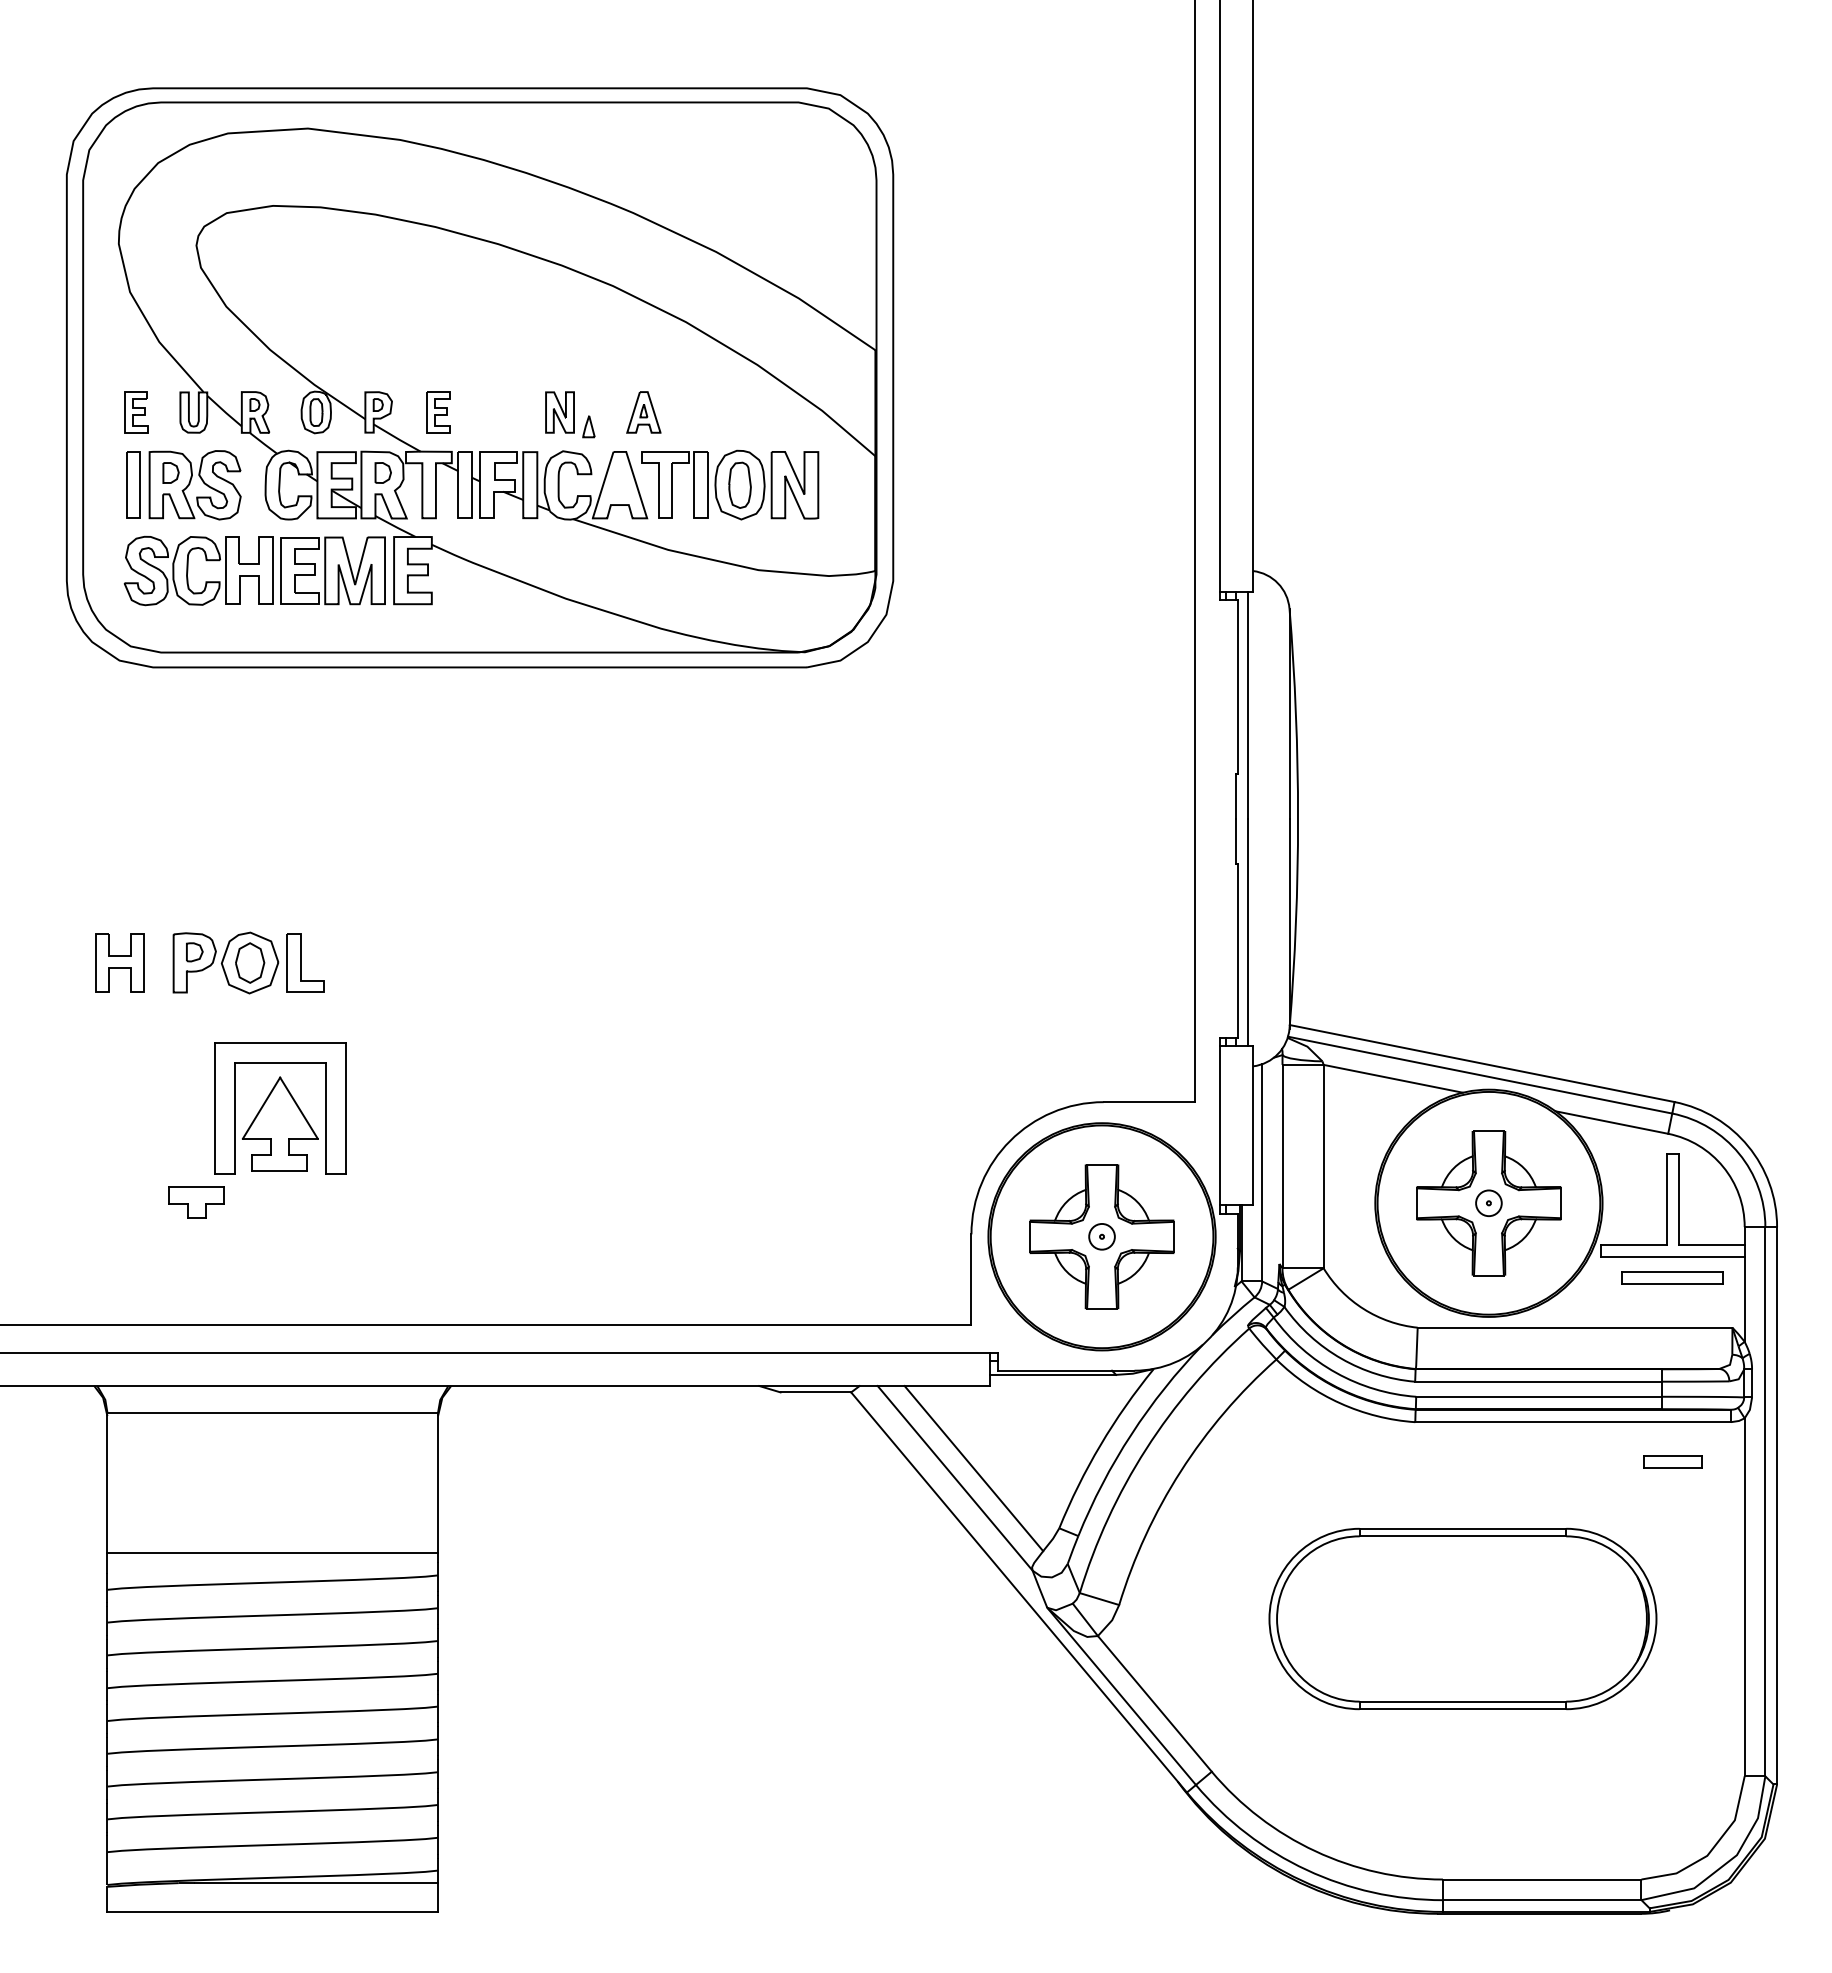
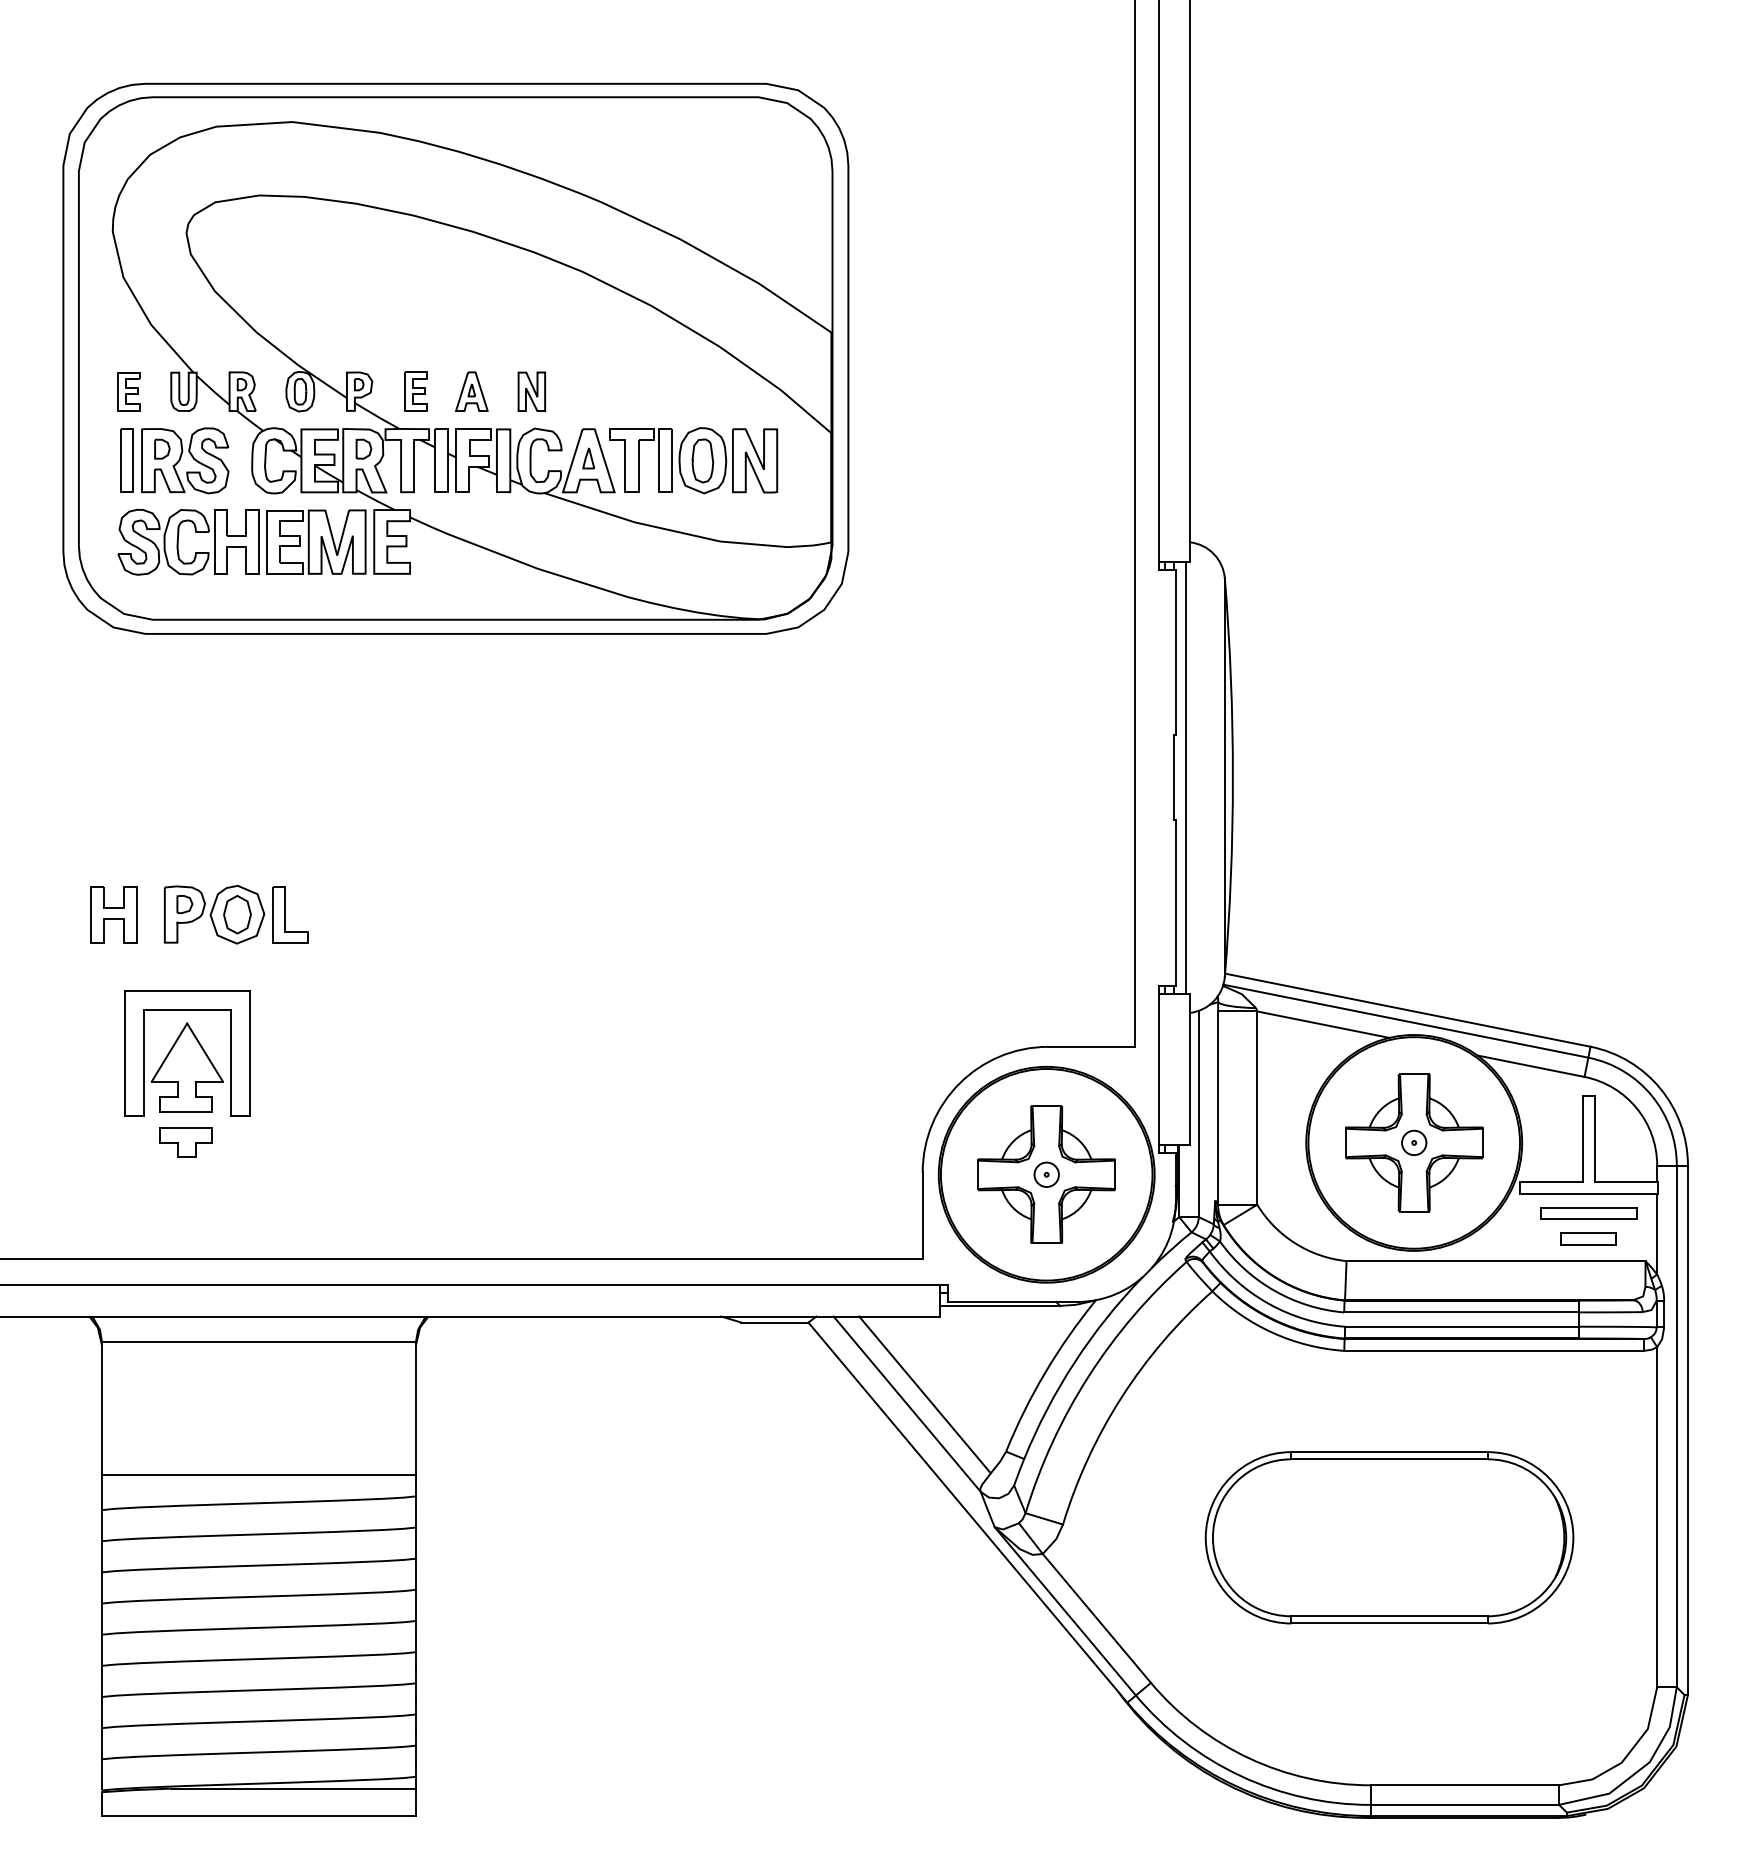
part: (643, 412) -> (471, 391), moved
part: (588, 426) -> (588, 458), moved
part: (280, 1108) -> (187, 1052), moved
part: (1672, 1461) -> (1588, 1239), moved

